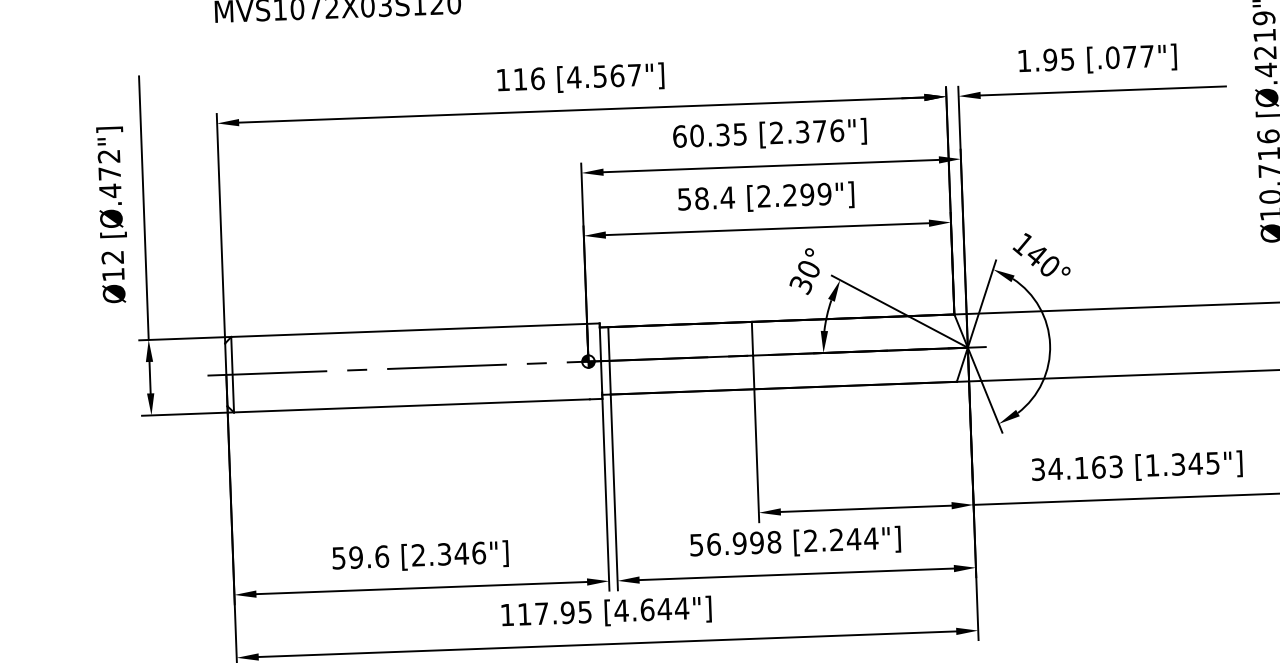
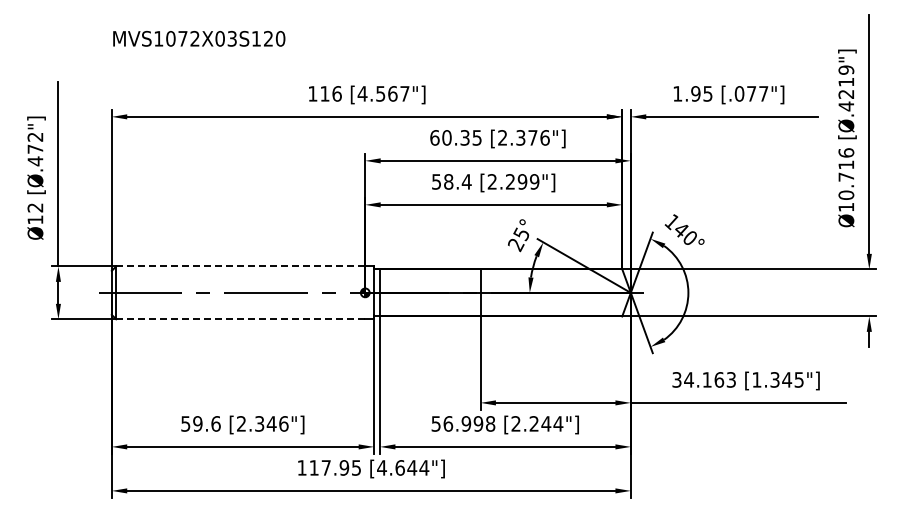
text: (804, 277) -> (518, 239), 30° -> 25°
line: (408, 330) -> (240, 266), solid -> dashed
line: (411, 406) -> (240, 319), solid -> dashed

